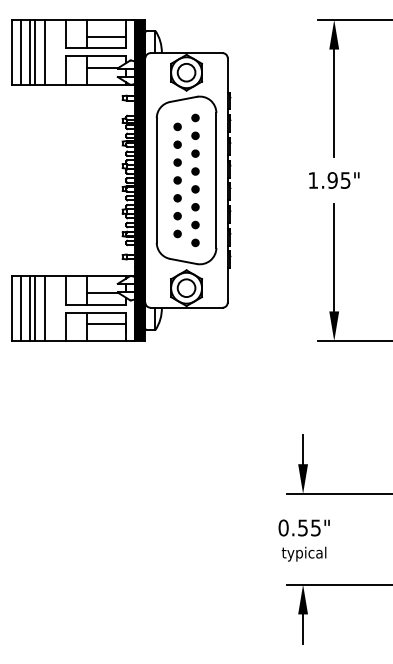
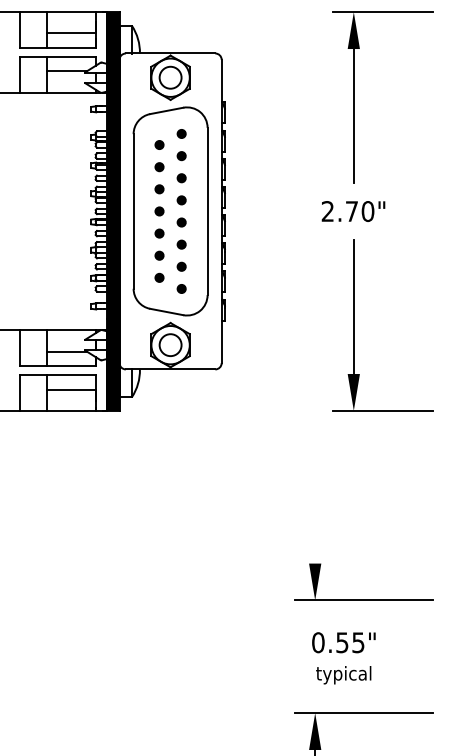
text: (329, 180) -> (347, 211), 1.95" -> 2.70"
line: (303, 449) -> (315, 545), removed
text: (303, 540) -> (342, 658), moved

